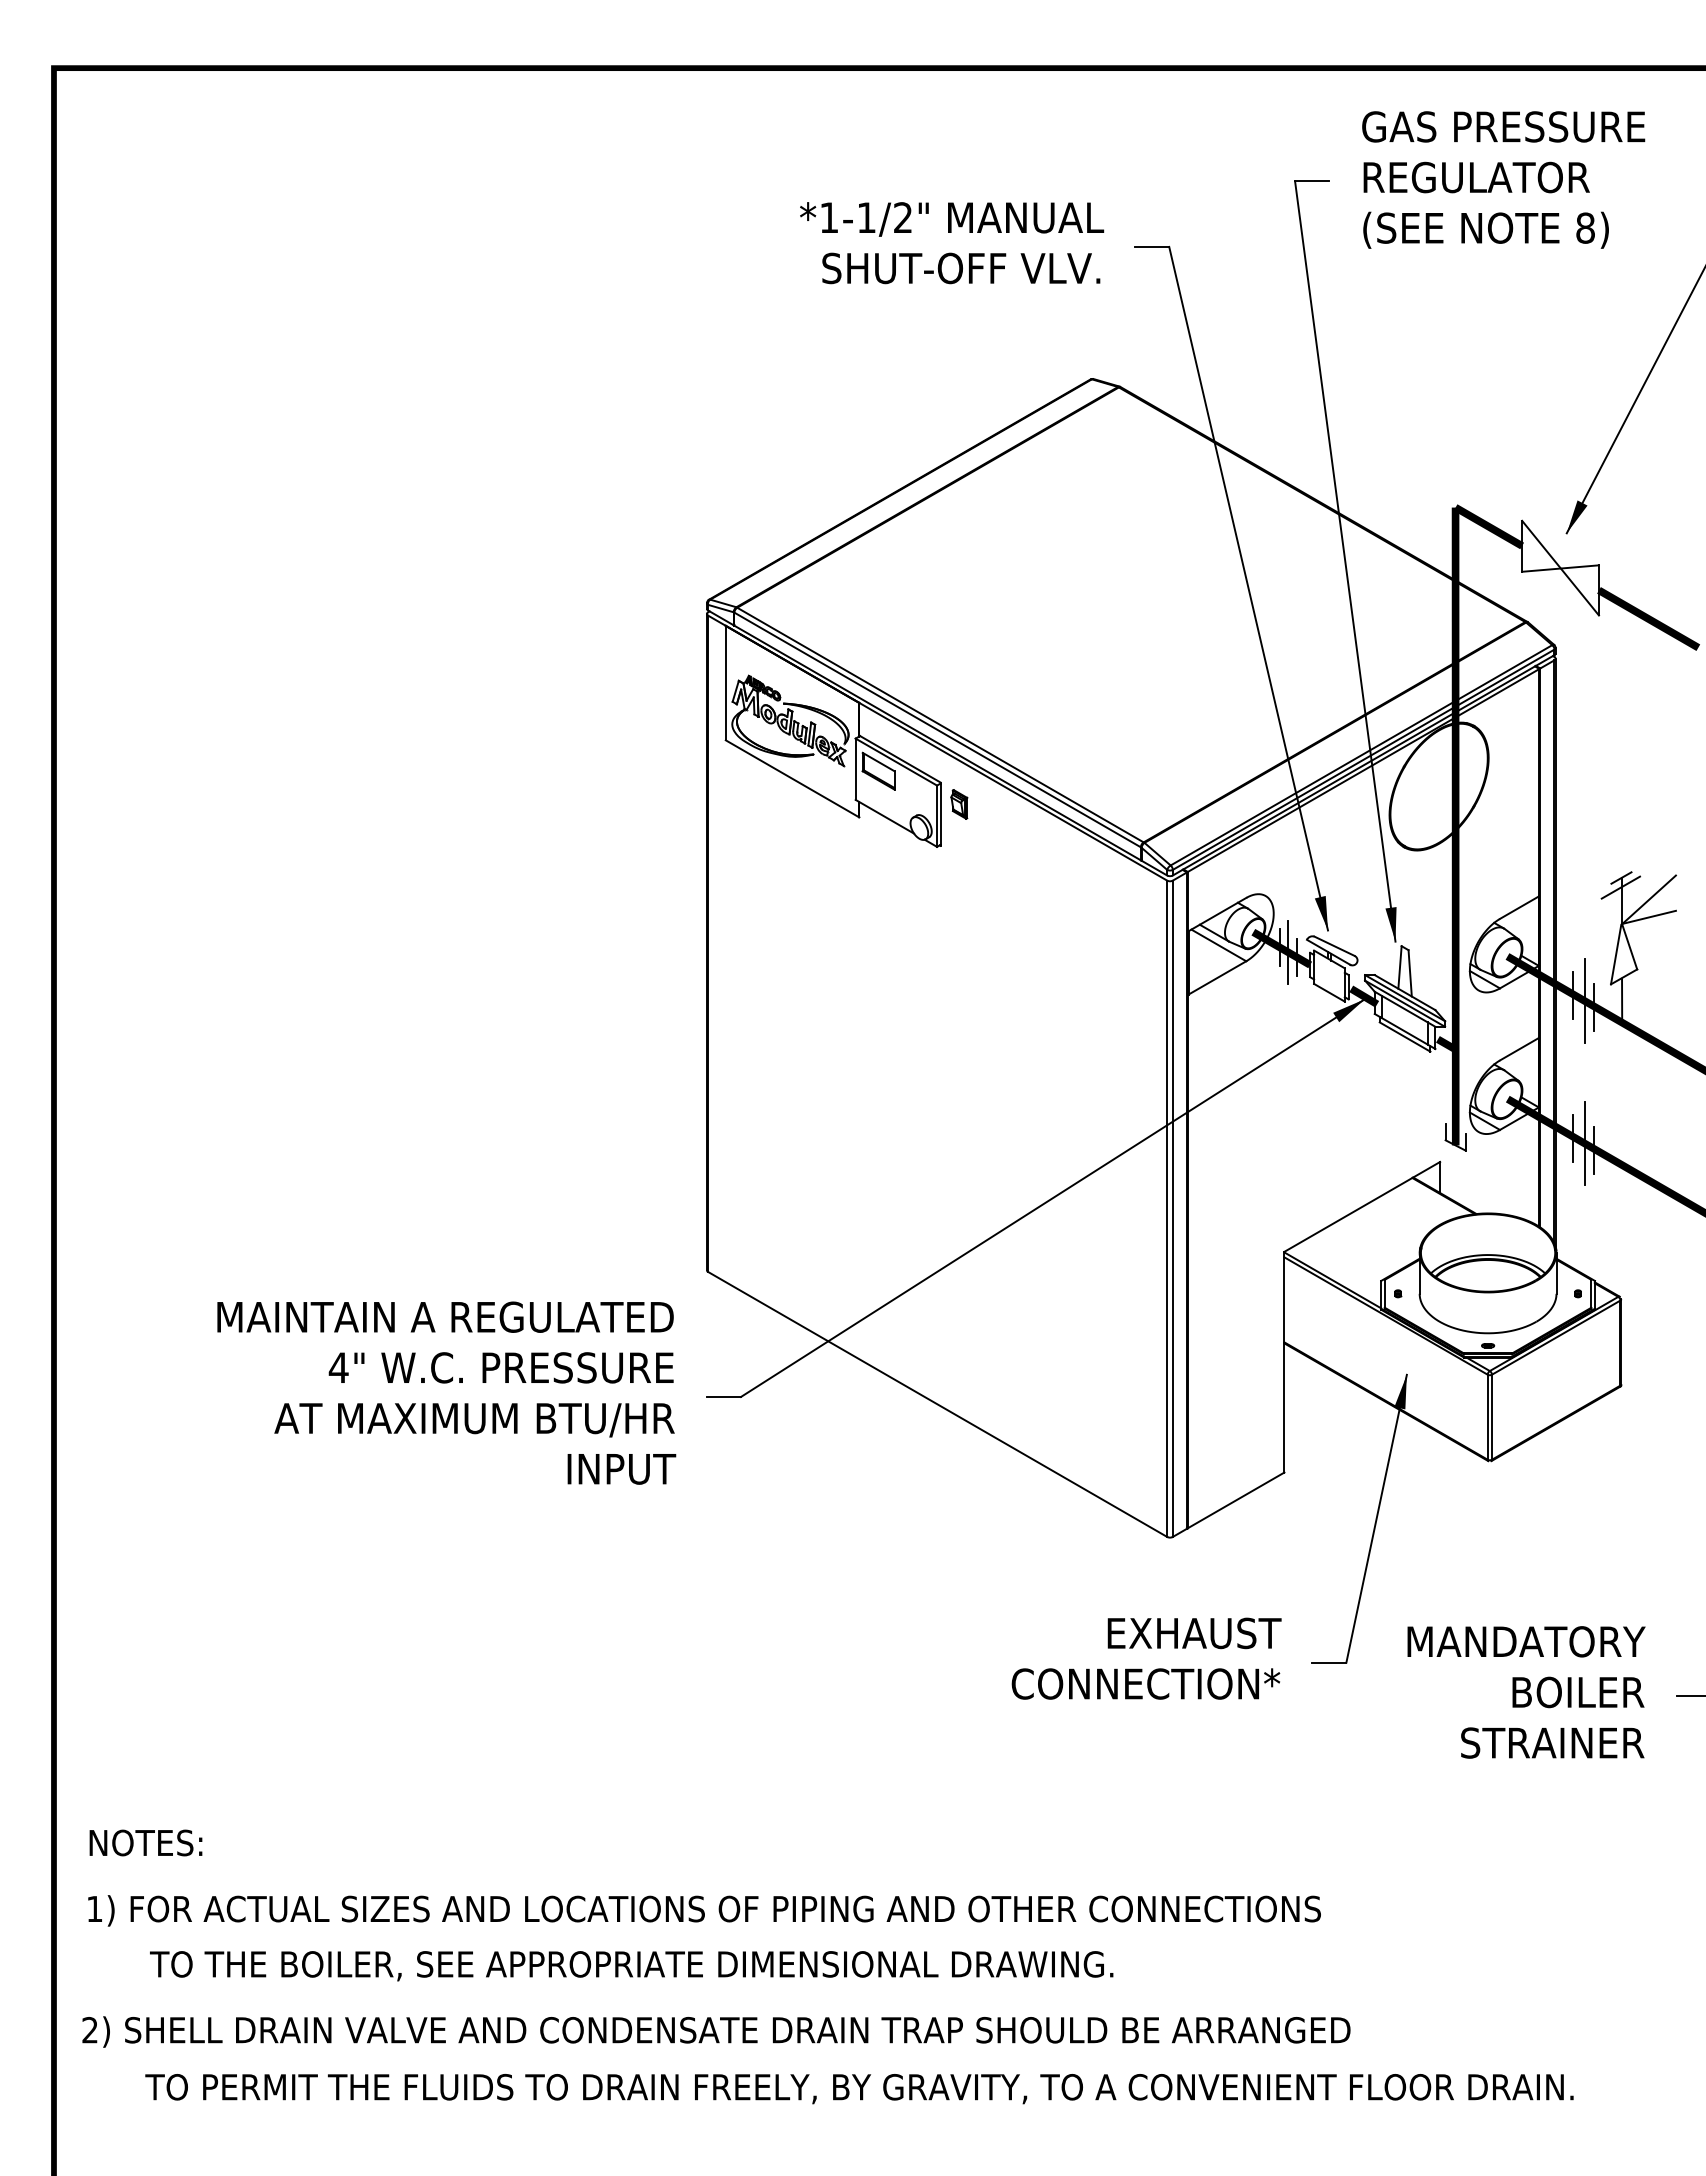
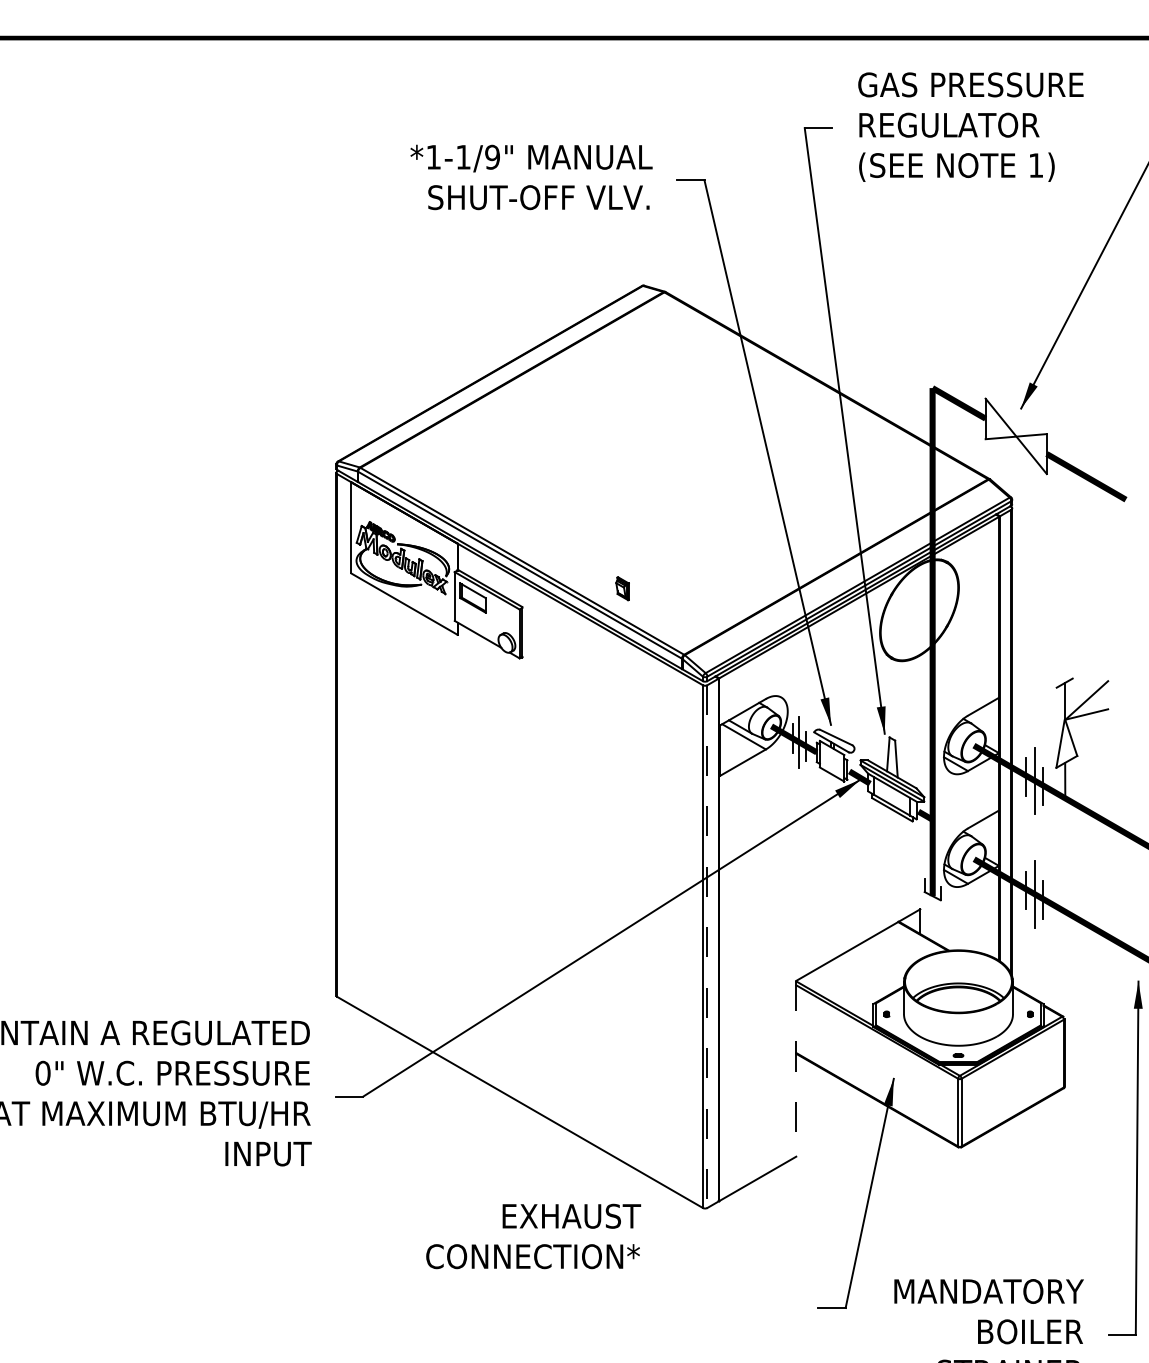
text: (902, 217) -> (492, 157), *1-1/2" -> *1-1/9"
text: (1585, 227) -> (1036, 165), 8) -> 1)
part: (959, 804) -> (622, 588), moved
line: (1620, 887) -> (1063, 690), removed
line: (1172, 1209) -> (707, 947), solid -> dashed
line: (1284, 1362) -> (796, 1069), solid -> dashed
text: (338, 1367) -> (42, 1073), 4" -> 0"
text: (1146, 1658) -> (533, 1236), moved

